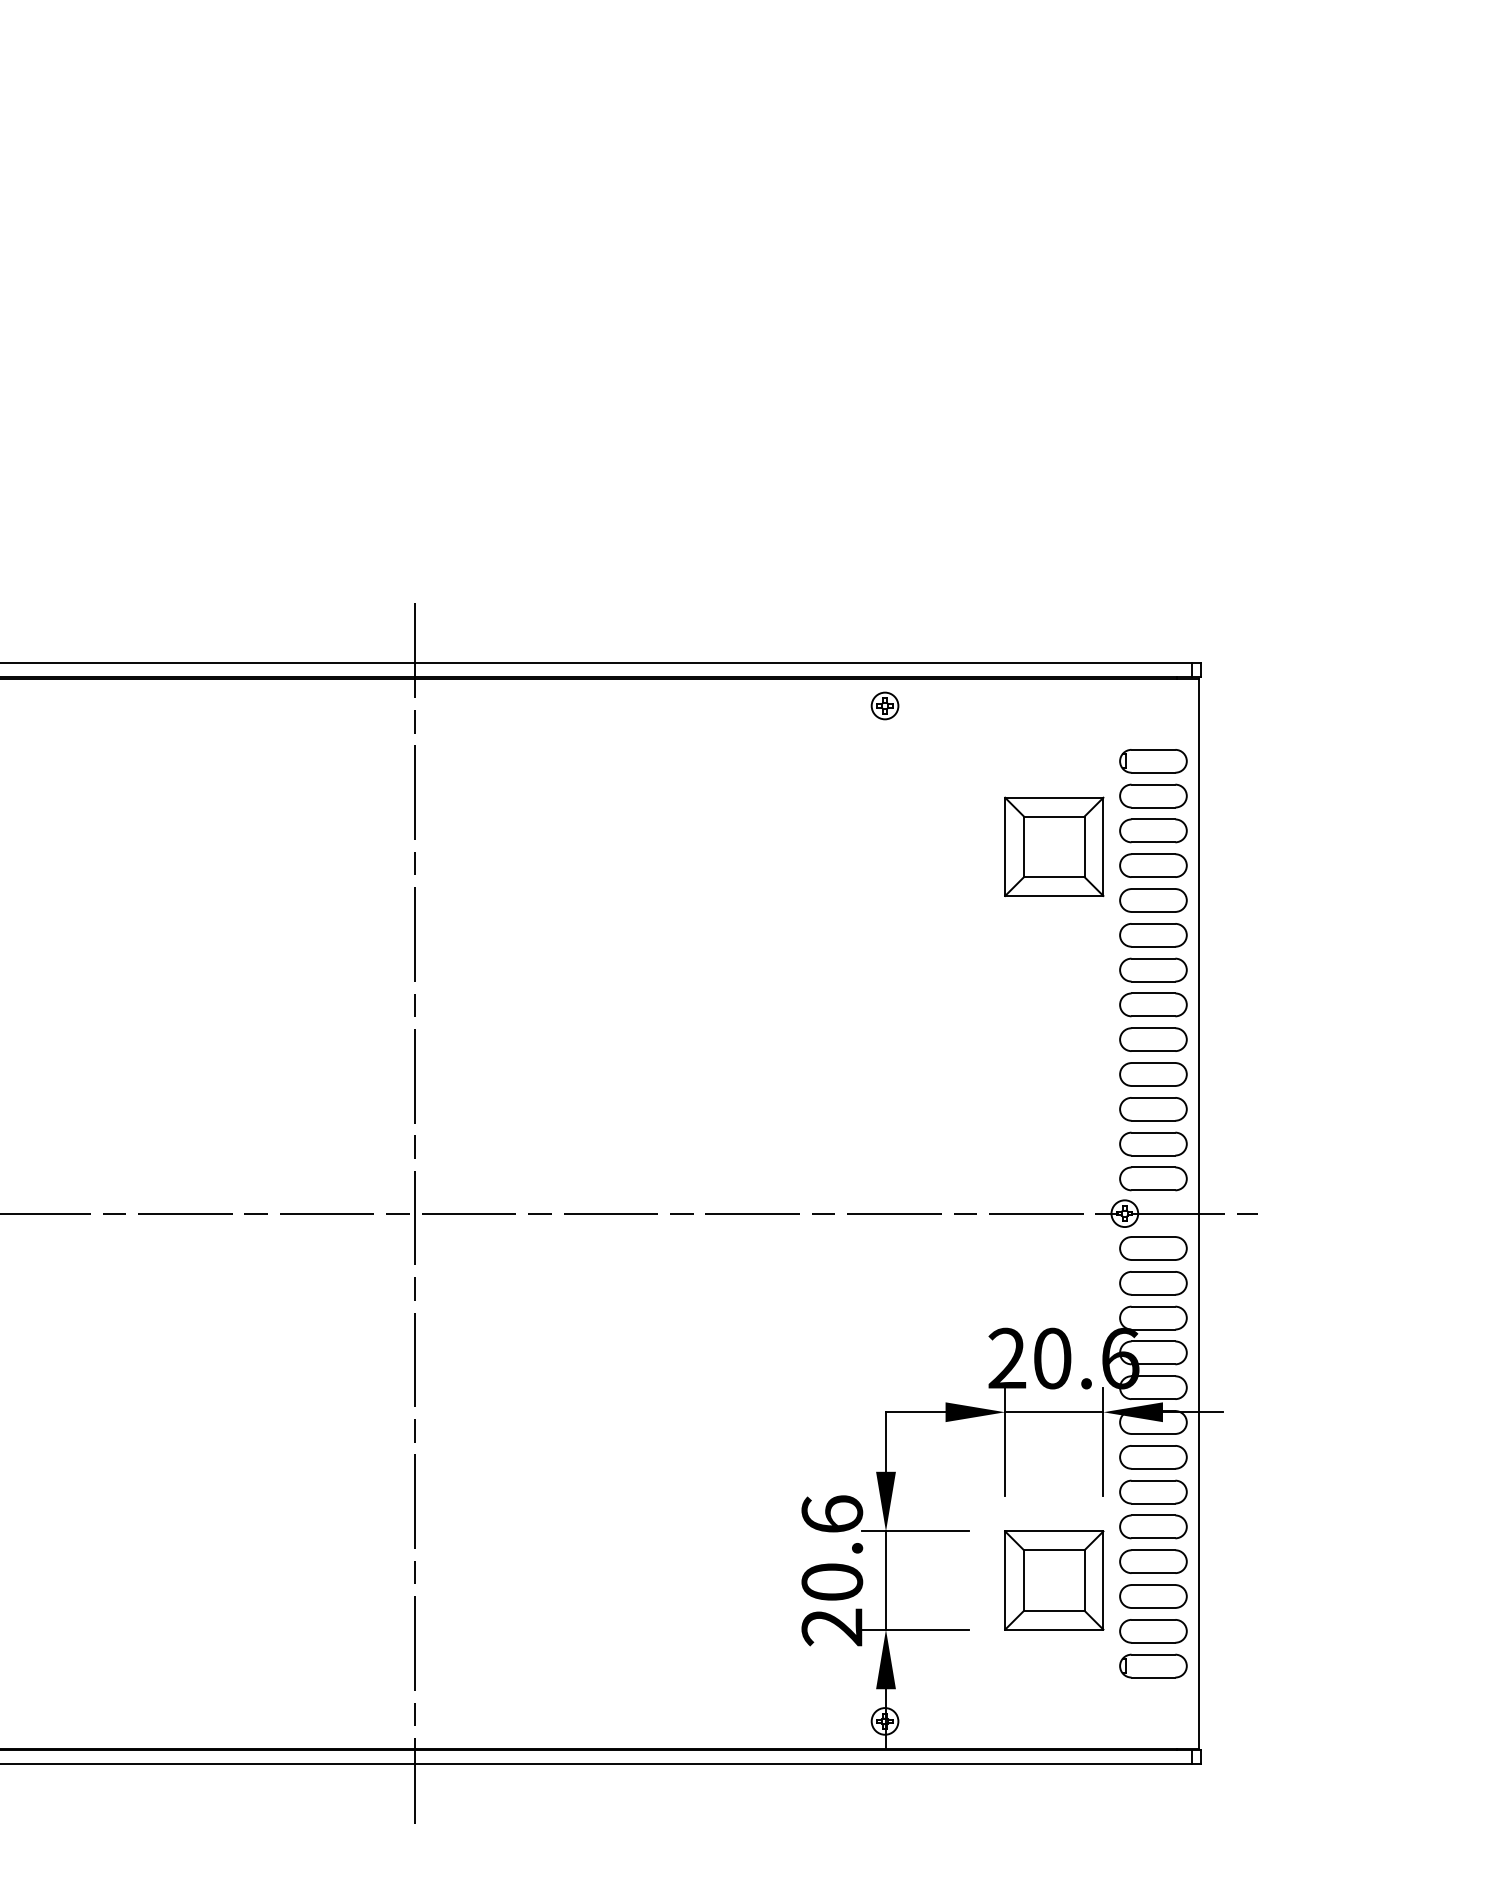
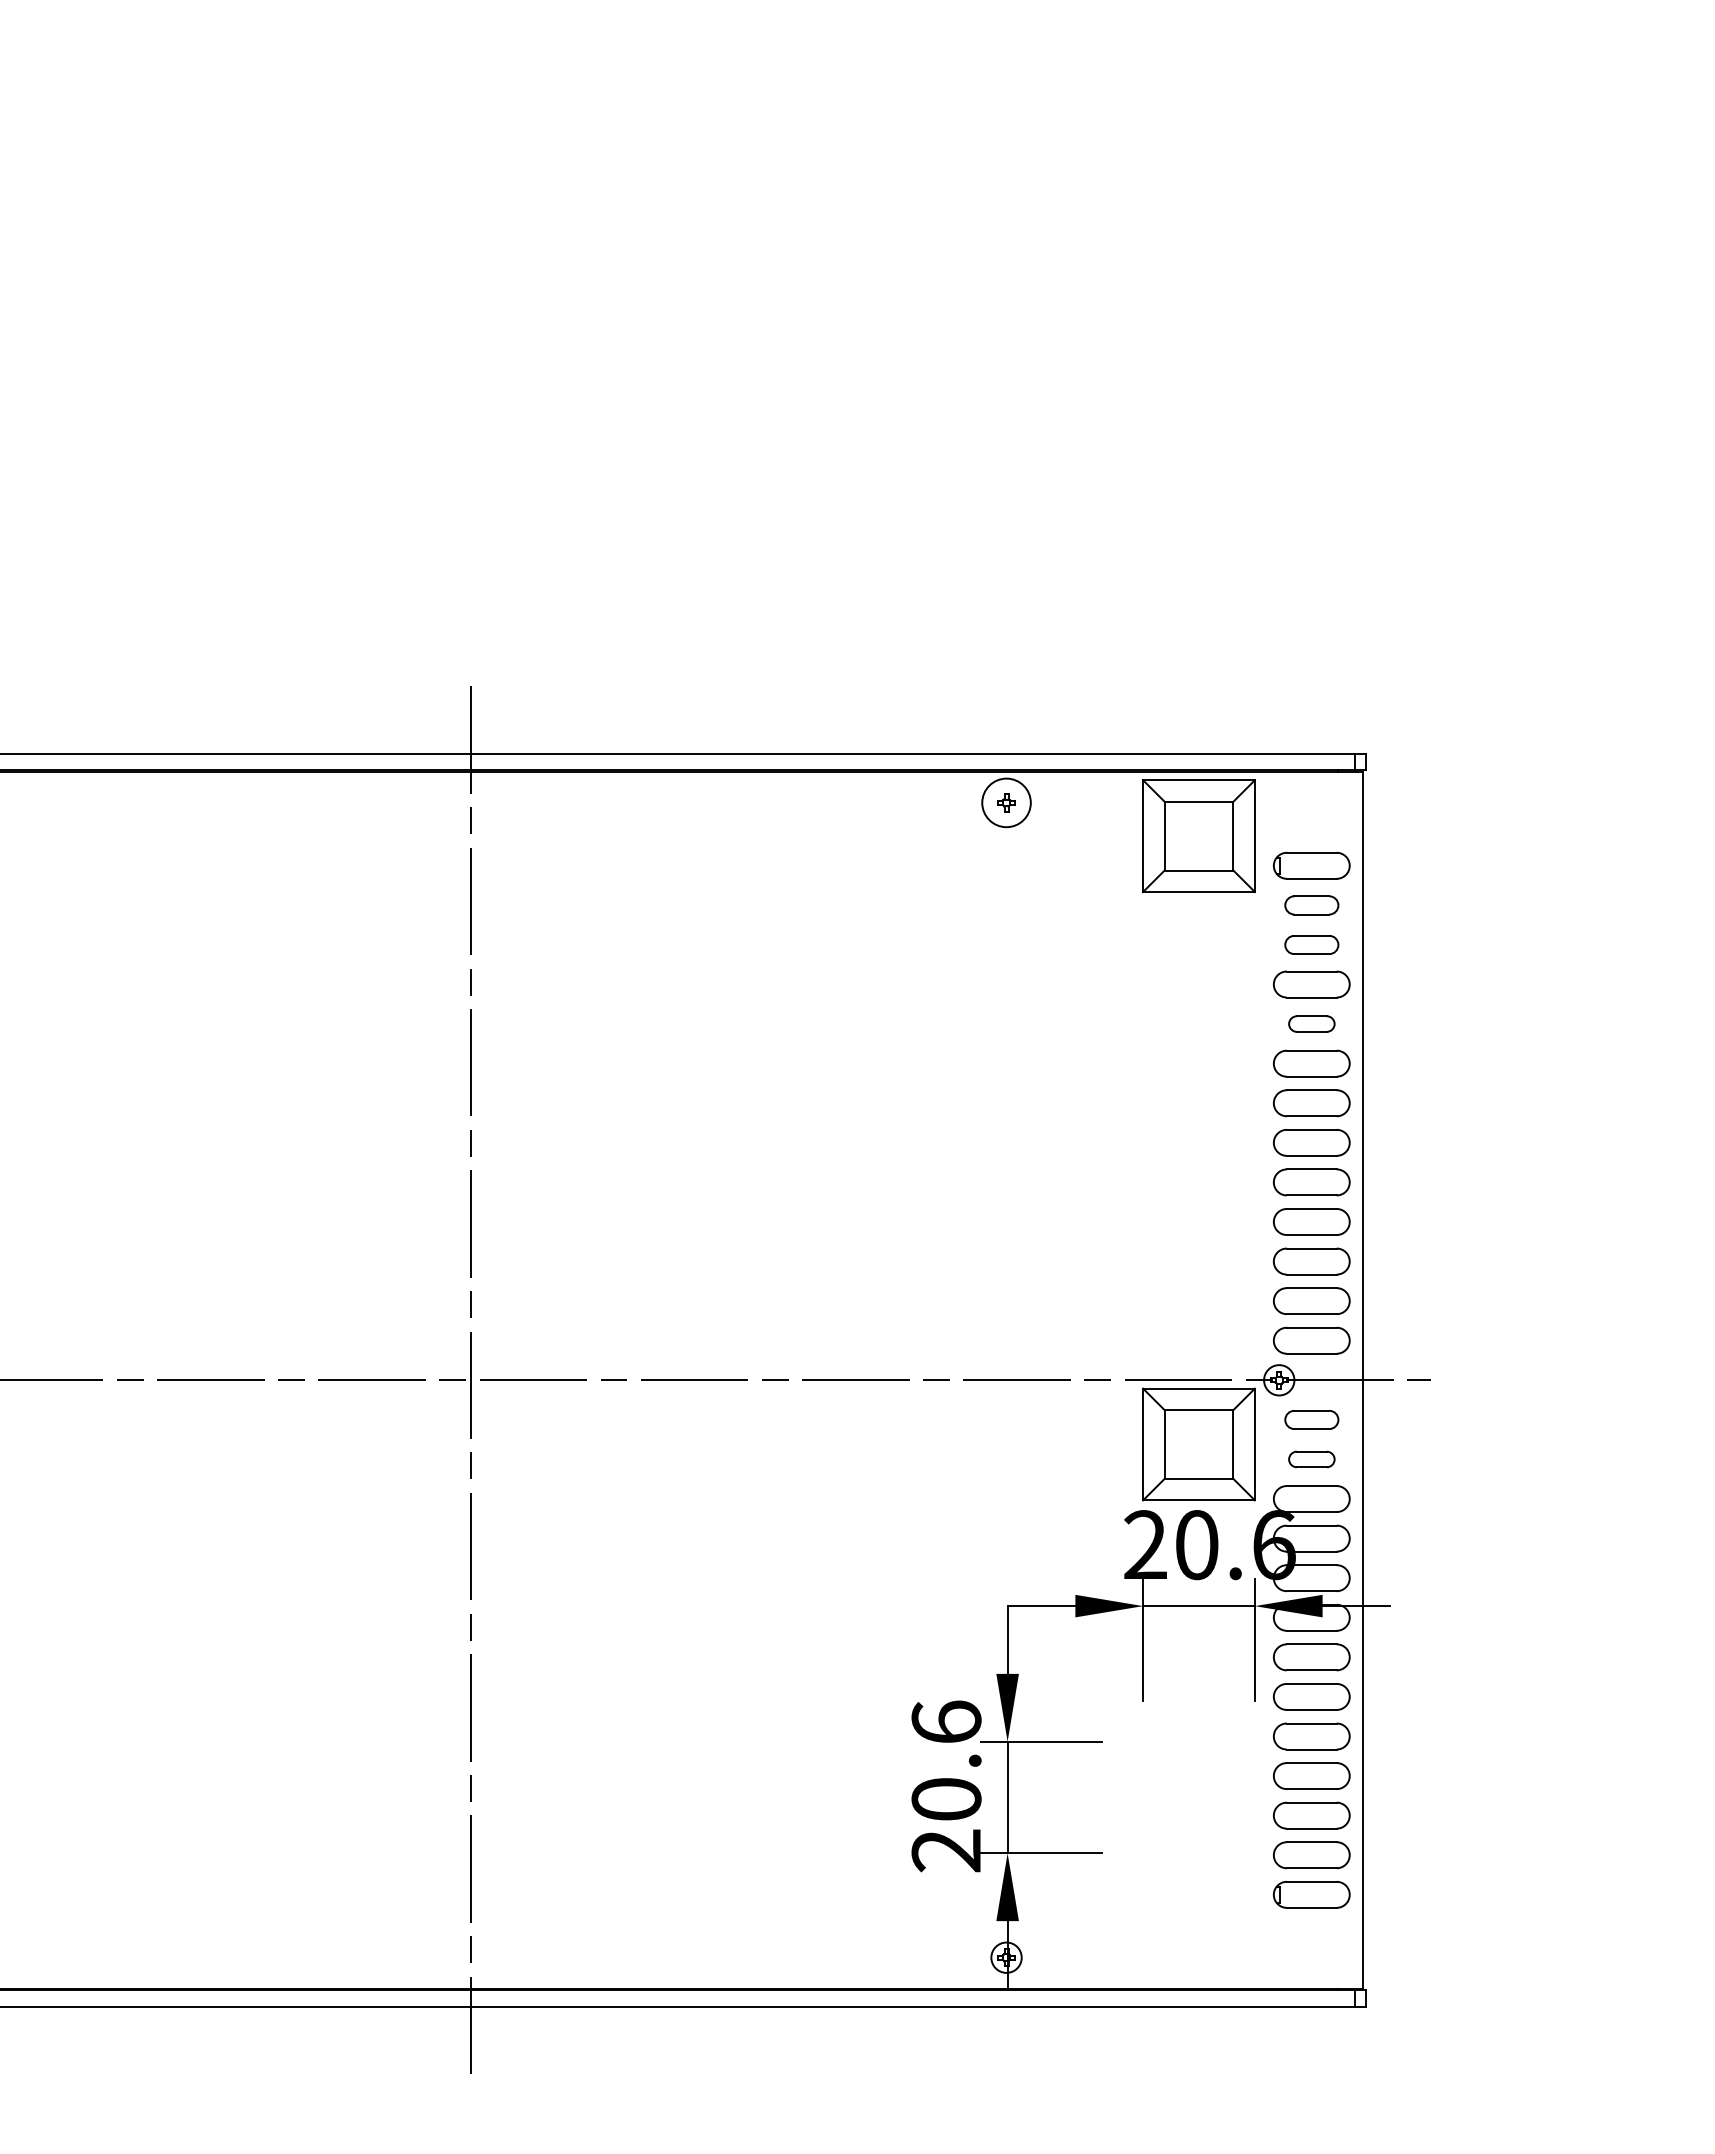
circle: (885, 705) -> (1006, 802), size x1.6
part: (1153, 796) -> (1311, 905), size x0.7
part: (1153, 830) -> (1311, 944), size x0.7
part: (1053, 846) -> (1198, 835), moved
part: (1153, 899) -> (1311, 1023), size x0.6
part: (1153, 1248) -> (1311, 1419), size x0.7
part: (1153, 1283) -> (1311, 1459), size x0.6
part: (1053, 1580) -> (1198, 1444), moved

